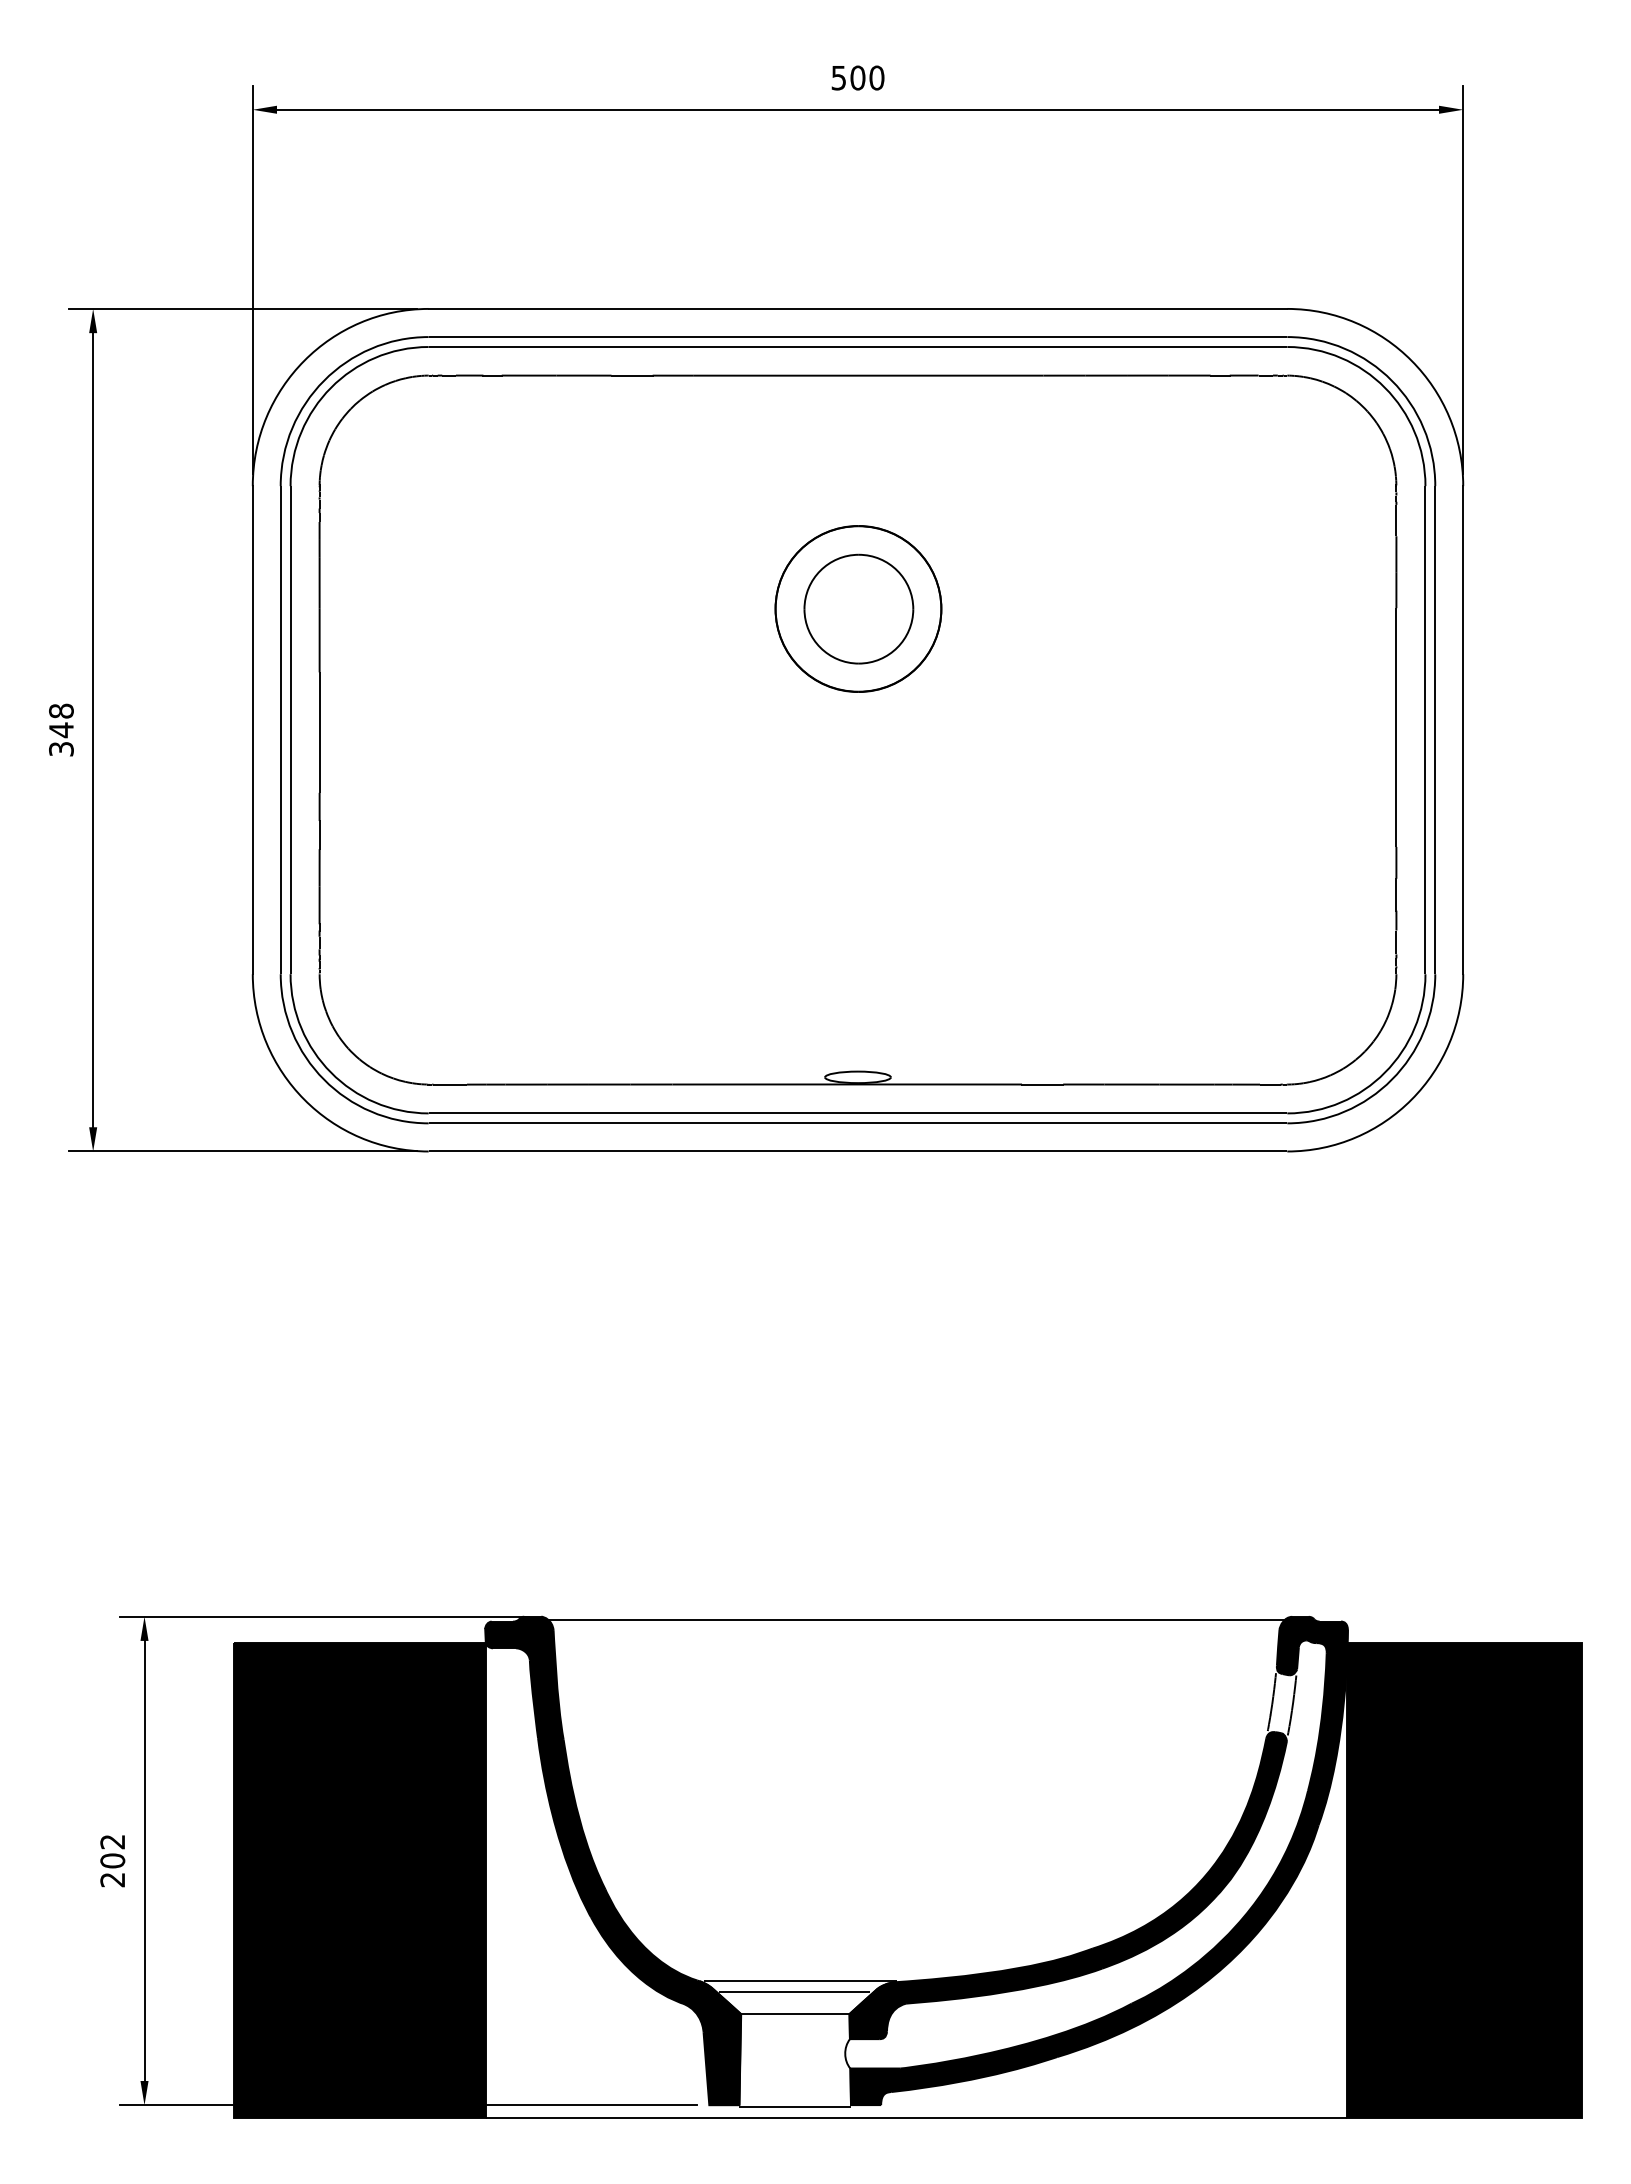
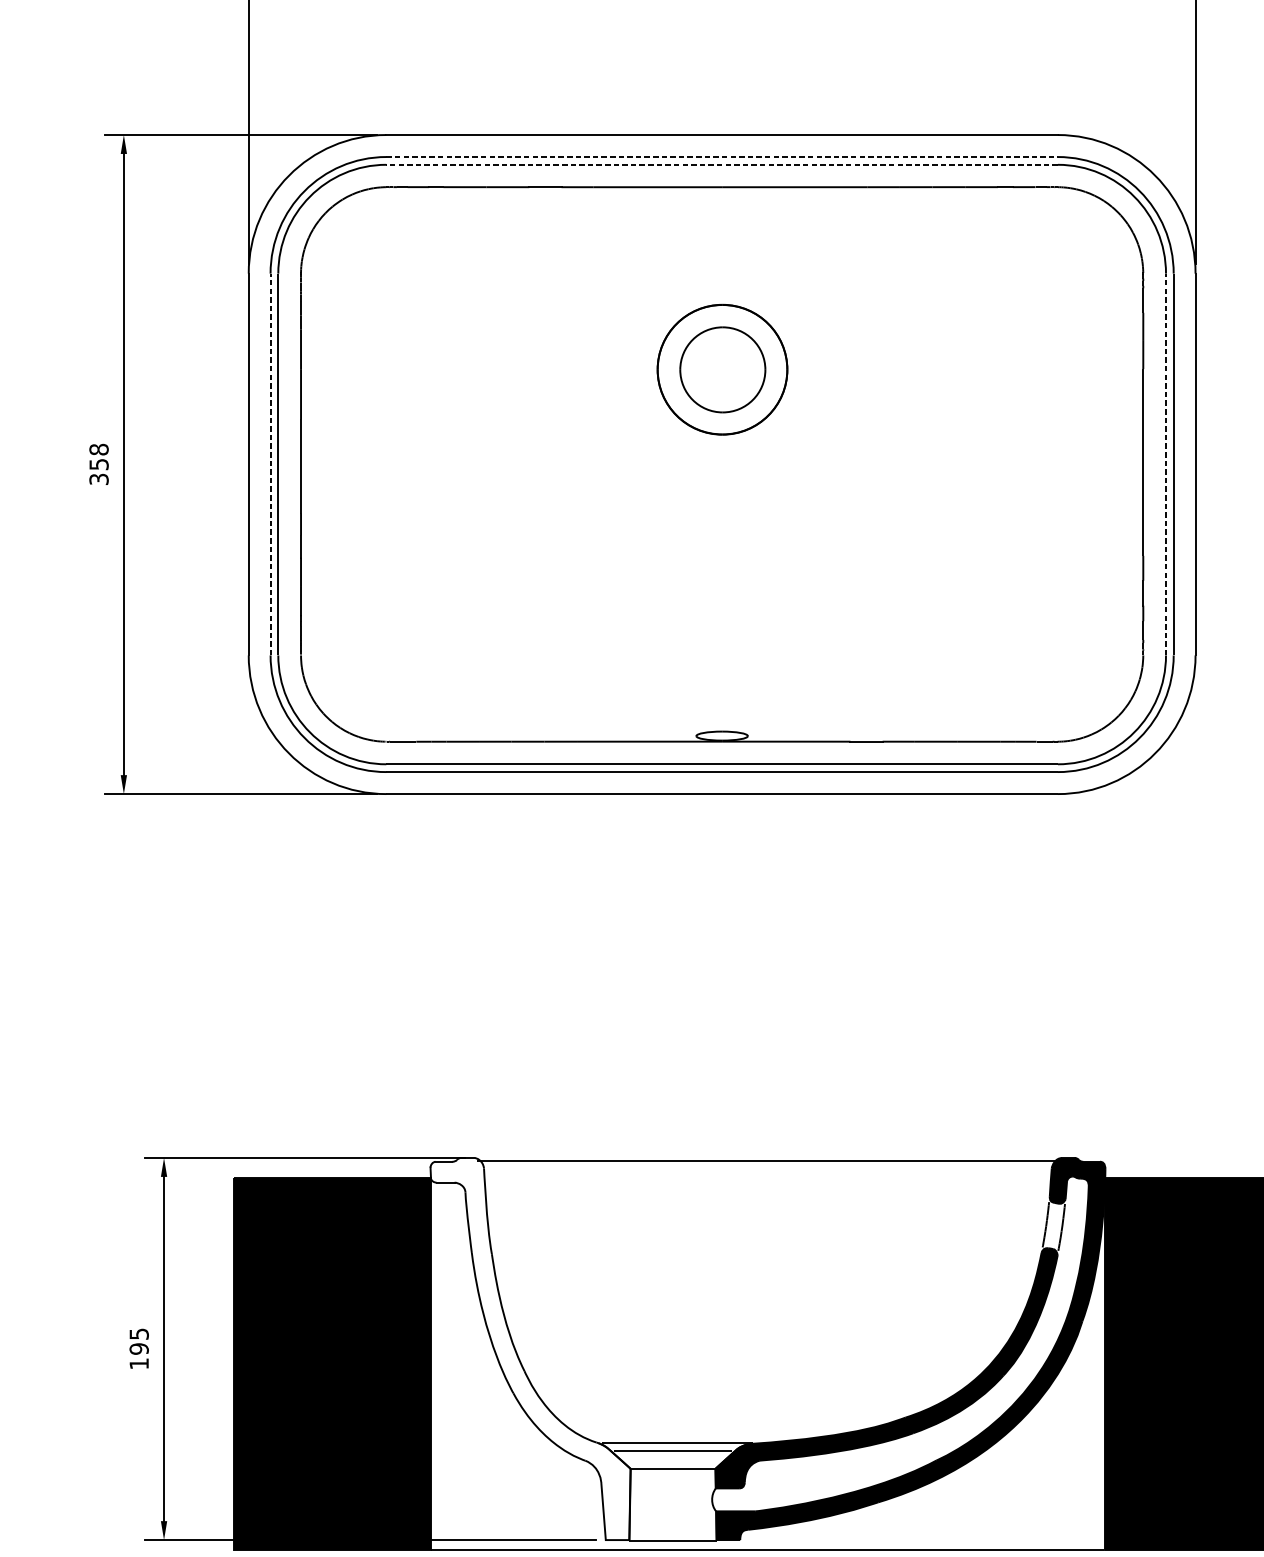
line: (858, 337) -> (722, 157), solid -> dashed
line: (857, 347) -> (721, 165), solid -> dashed
line: (280, 729) -> (270, 464), solid -> dashed
line: (1425, 729) -> (1166, 464), solid -> dashed
text: (61, 730) -> (99, 464), 348 -> 358
fill: (613, 1860) -> (530, 1348), removed
text: (112, 1861) -> (139, 1349), 202 -> 195

